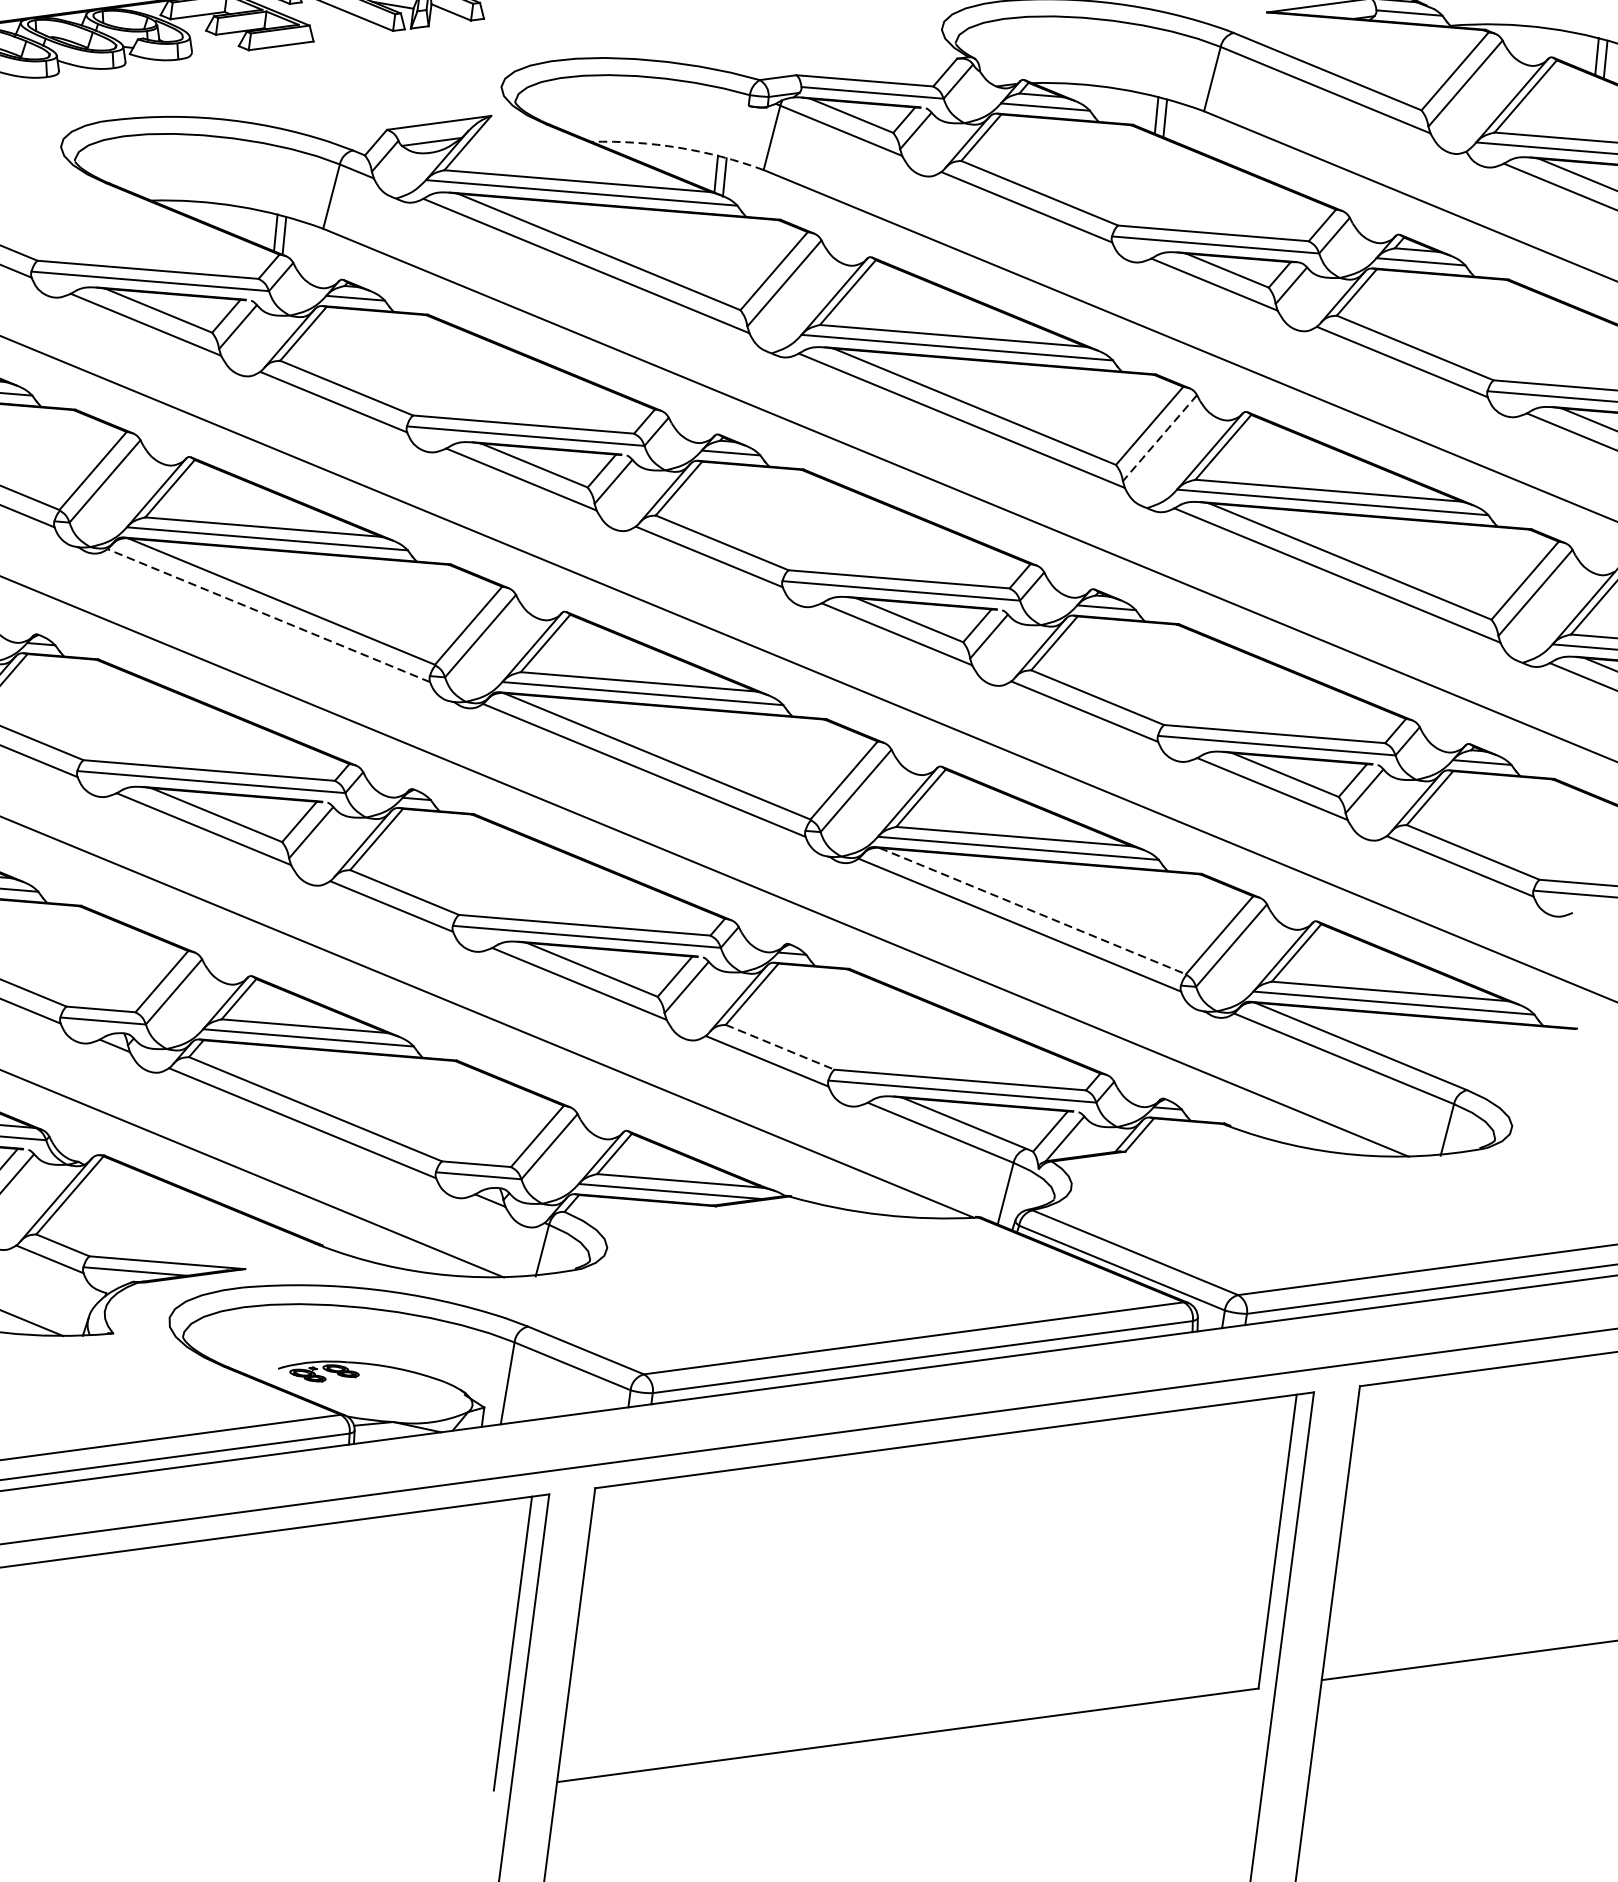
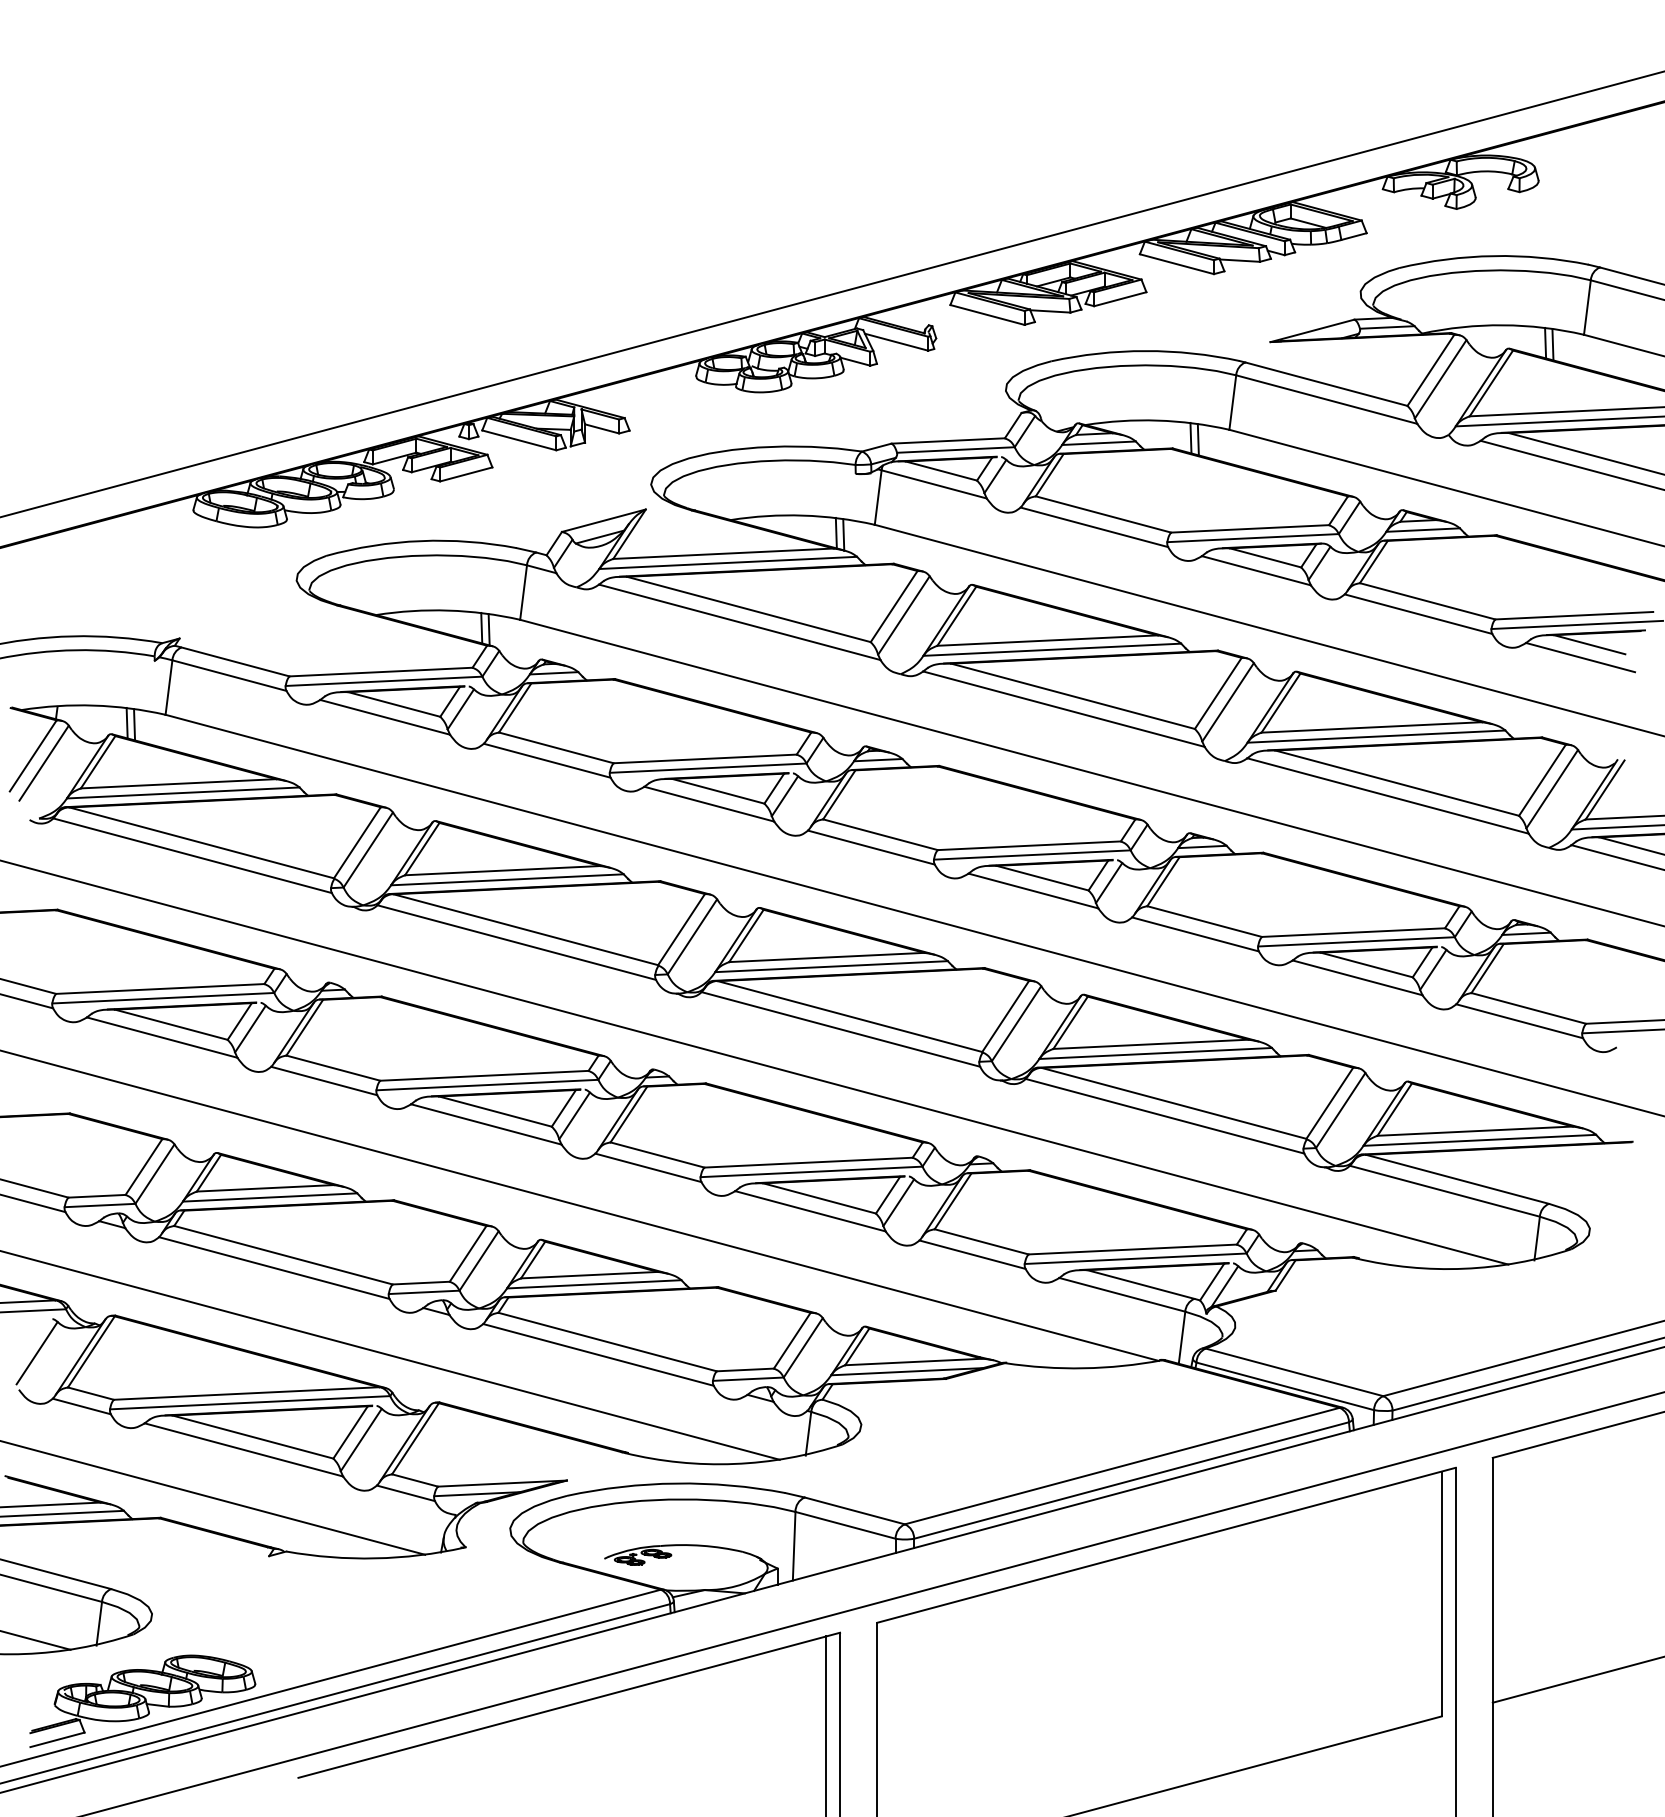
arc: (679, 147) -> (803, 515), dashed -> solid
line: (1160, 438) -> (1228, 702), dashed -> solid
line: (268, 615) -> (516, 942), dashed -> solid
line: (1033, 911) -> (1174, 1103), dashed -> solid
line: (779, 1046) -> (981, 1241), dashed -> solid

